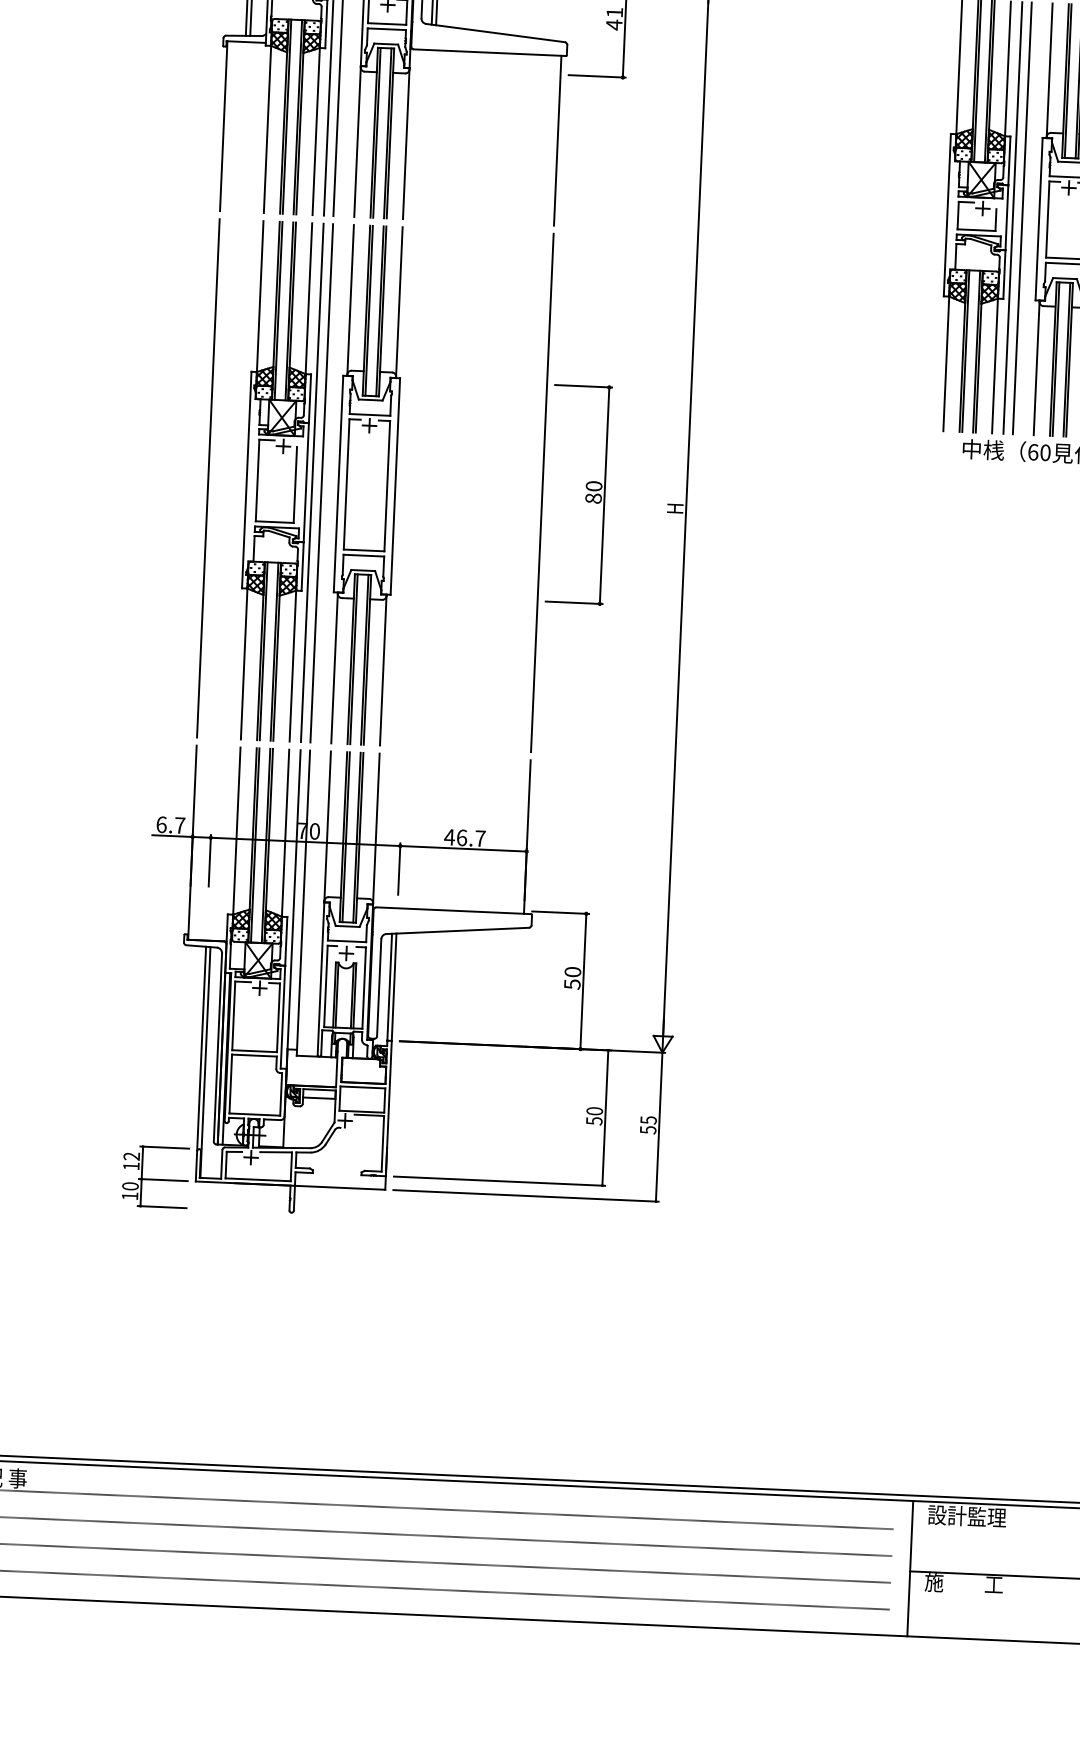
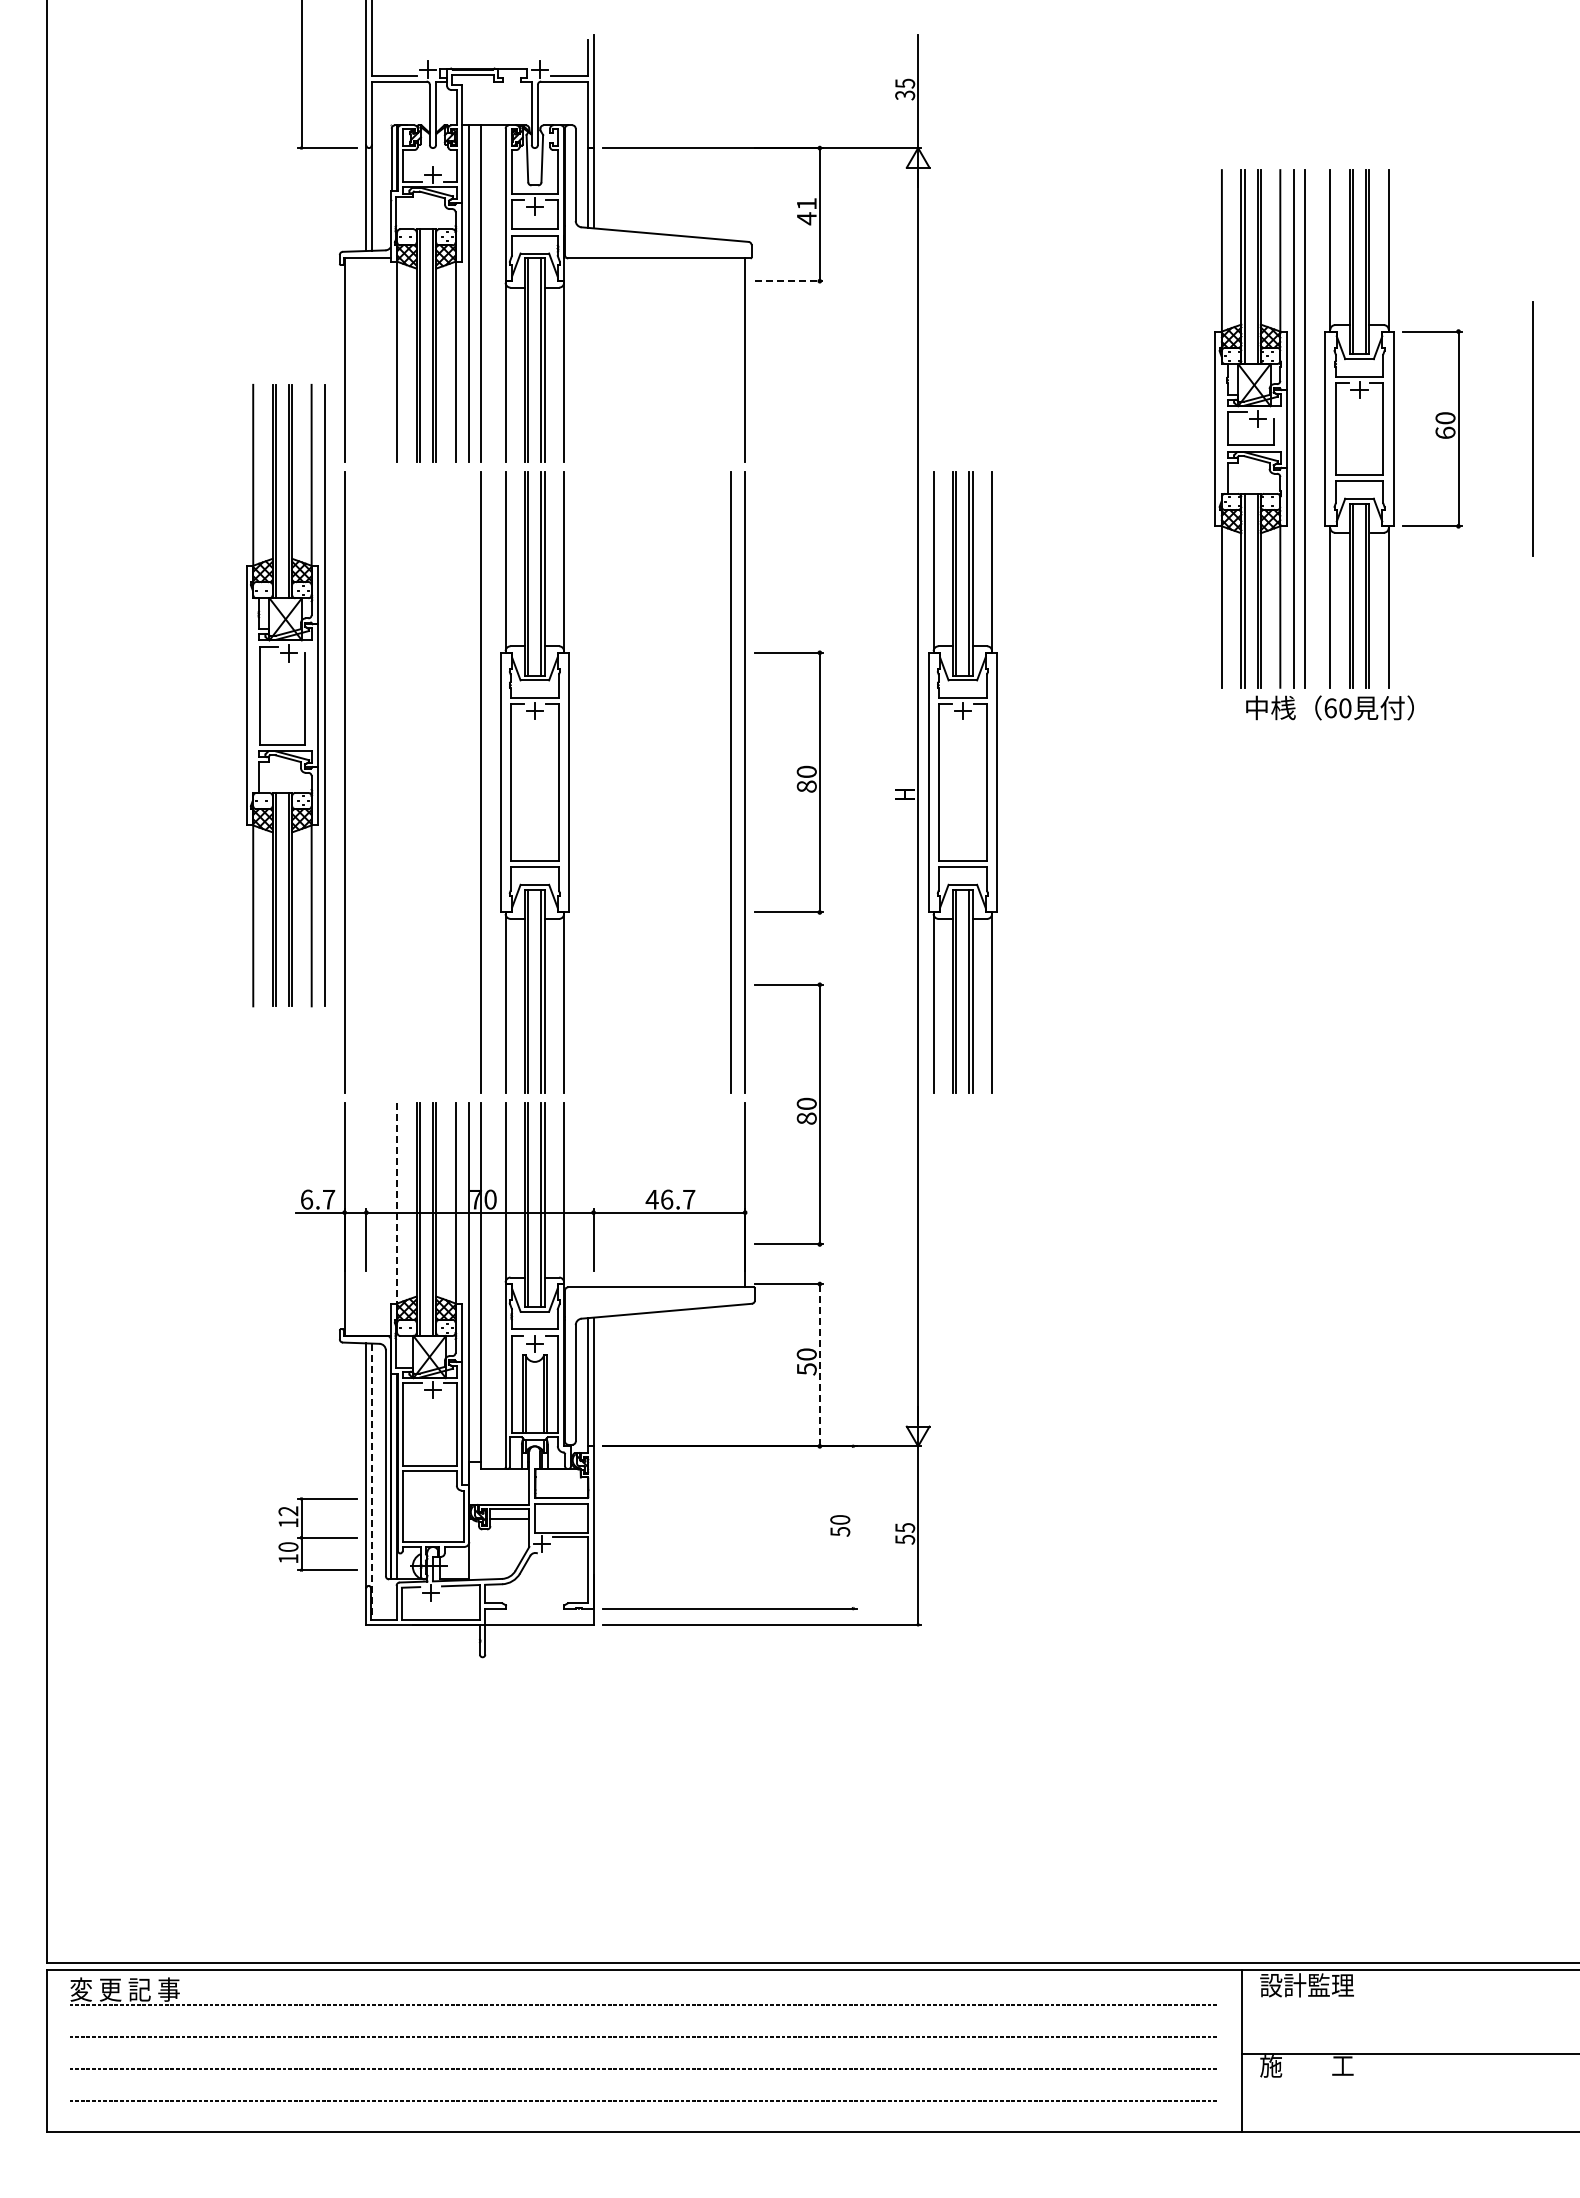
line: (597, 76) -> (789, 281), solid -> dashed
part: (279, 481) -> (285, 695), moved
line: (530, 492) -> (730, 782), added
part: (723, 500) -> (962, 782), added
part: (572, 774) -> (796, 1118), added
line: (237, 832) -> (397, 1204), solid -> dashed
line: (583, 980) -> (819, 1364), solid -> dashed
line: (205, 1062) -> (371, 1482), solid -> dashed
line: (605, 1118) -> (853, 1527), removed
part: (155, 1176) -> (317, 1534), moved

